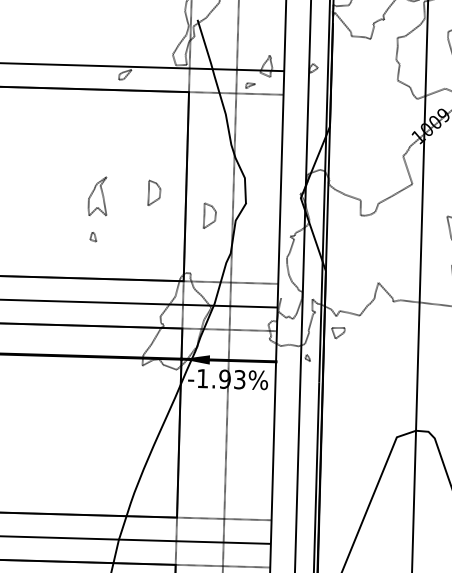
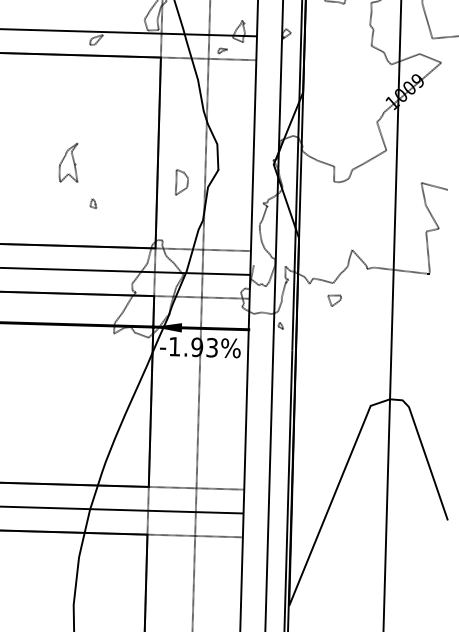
part: (153, 193) -> (125, 159), removed
part: (93, 236) -> (93, 203), moved
part: (338, 332) -> (334, 300), moved

